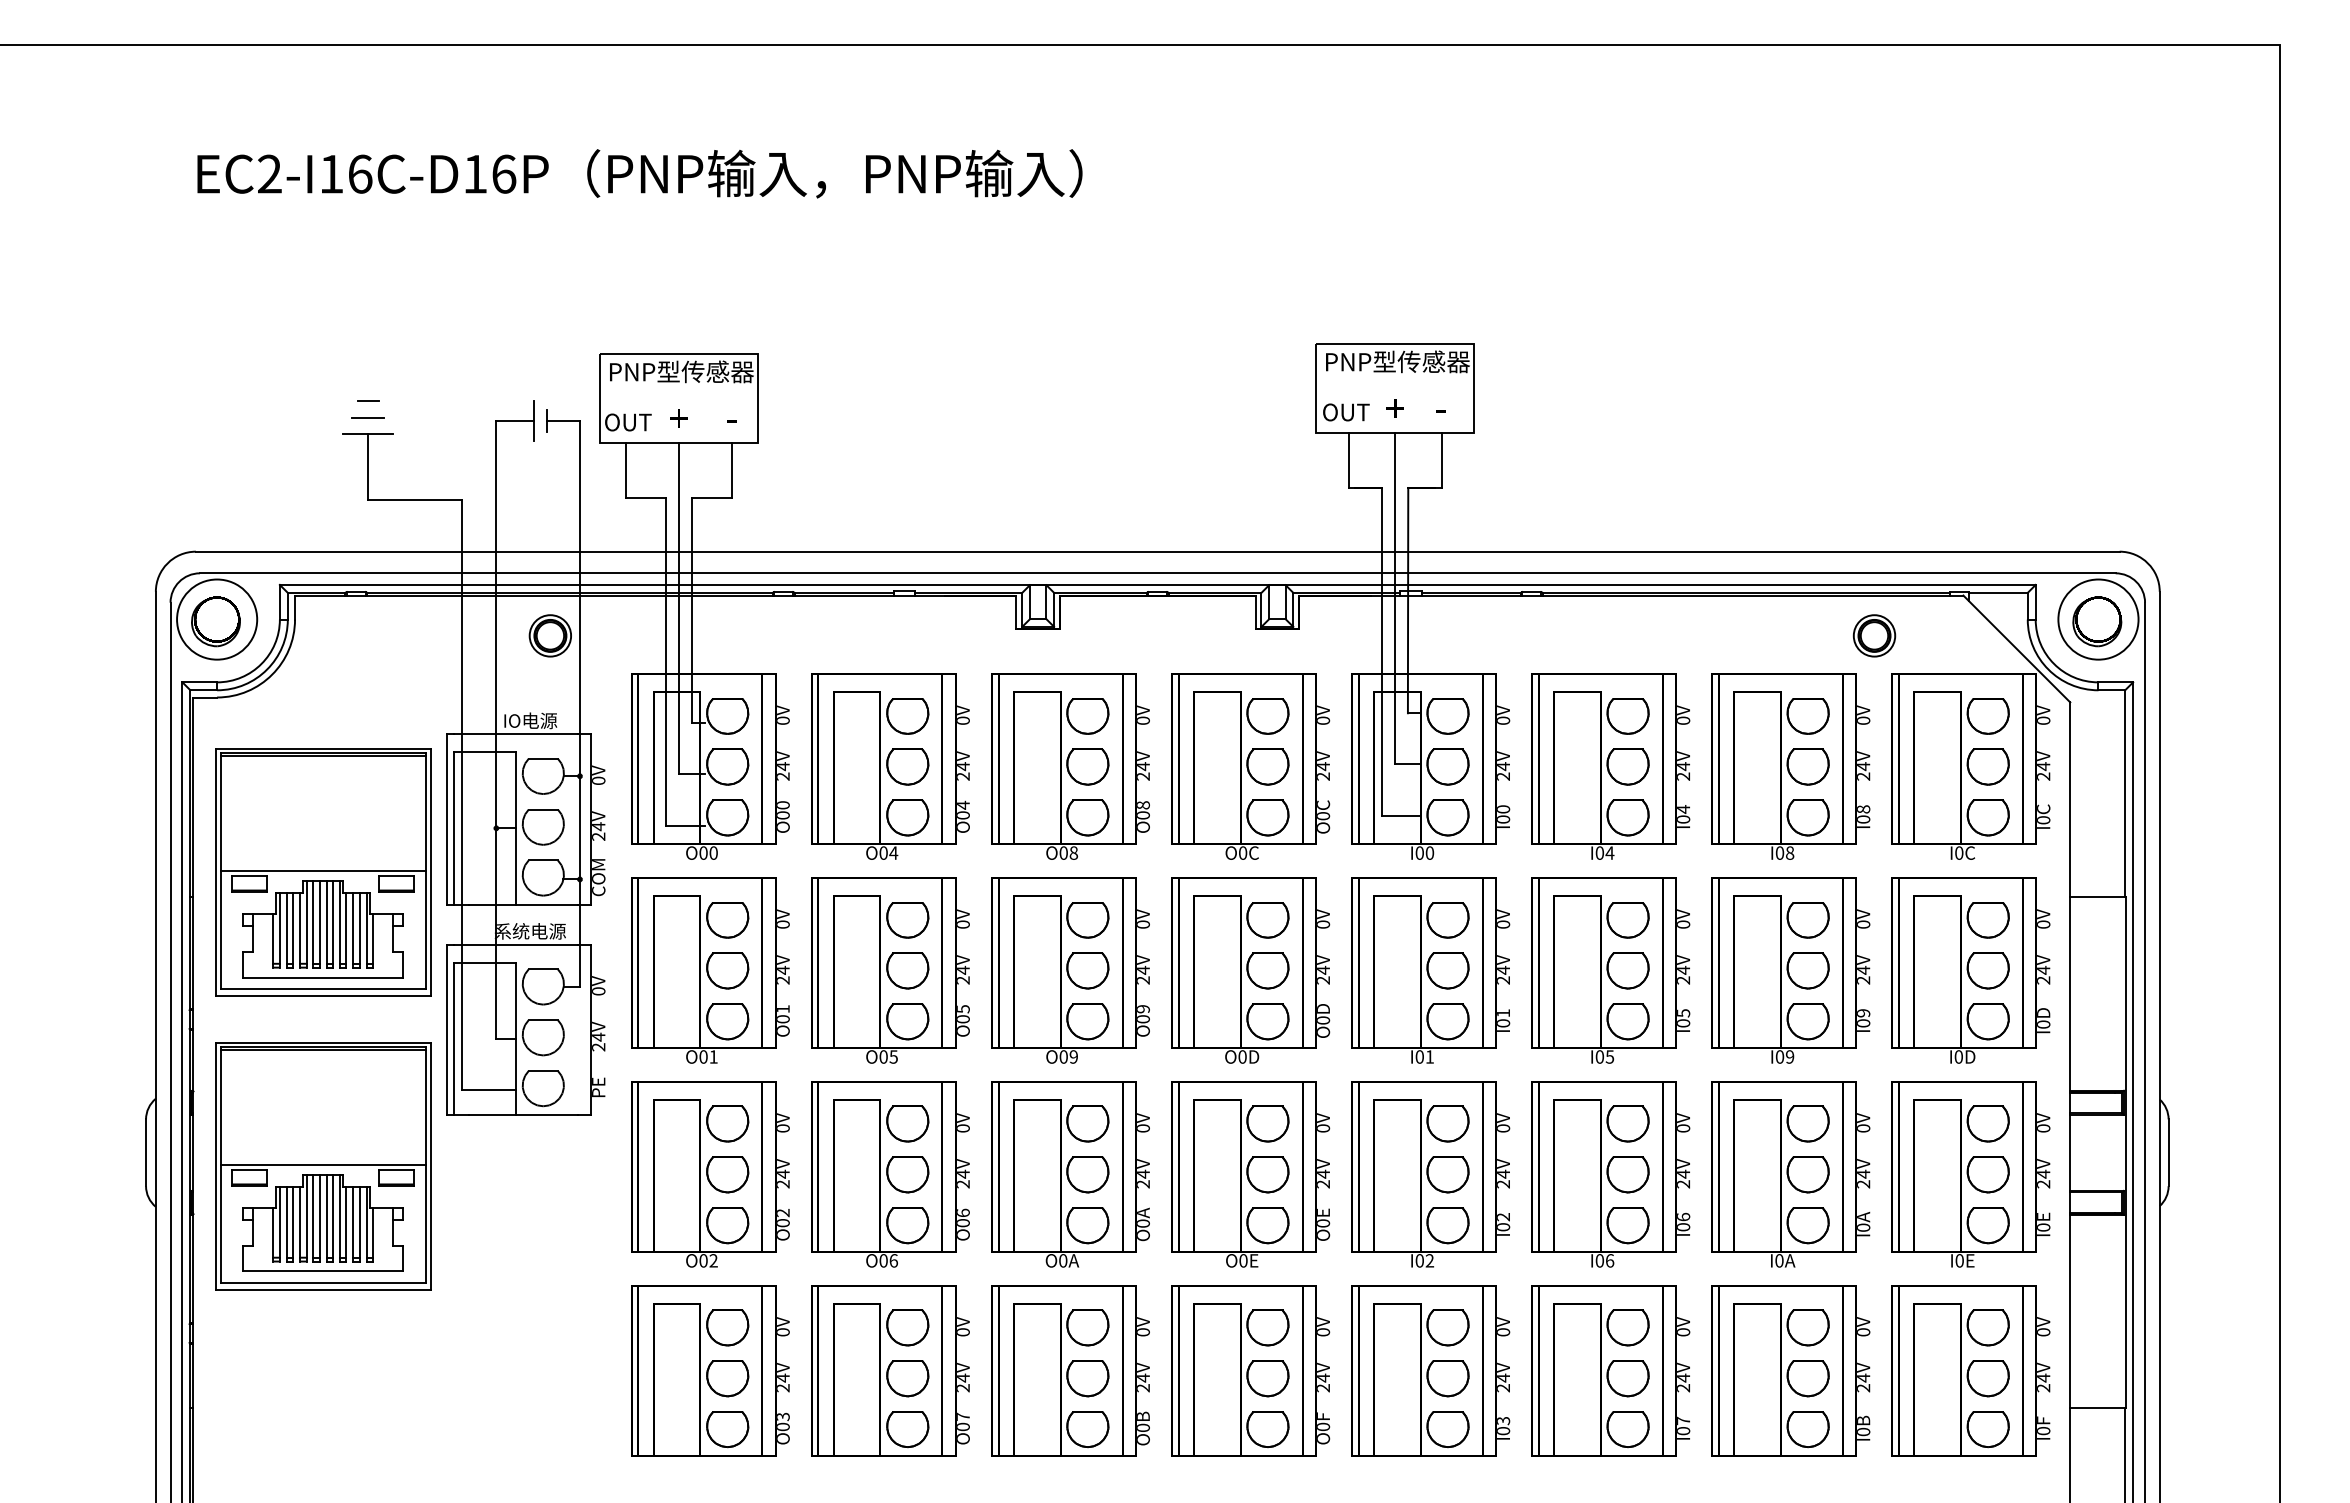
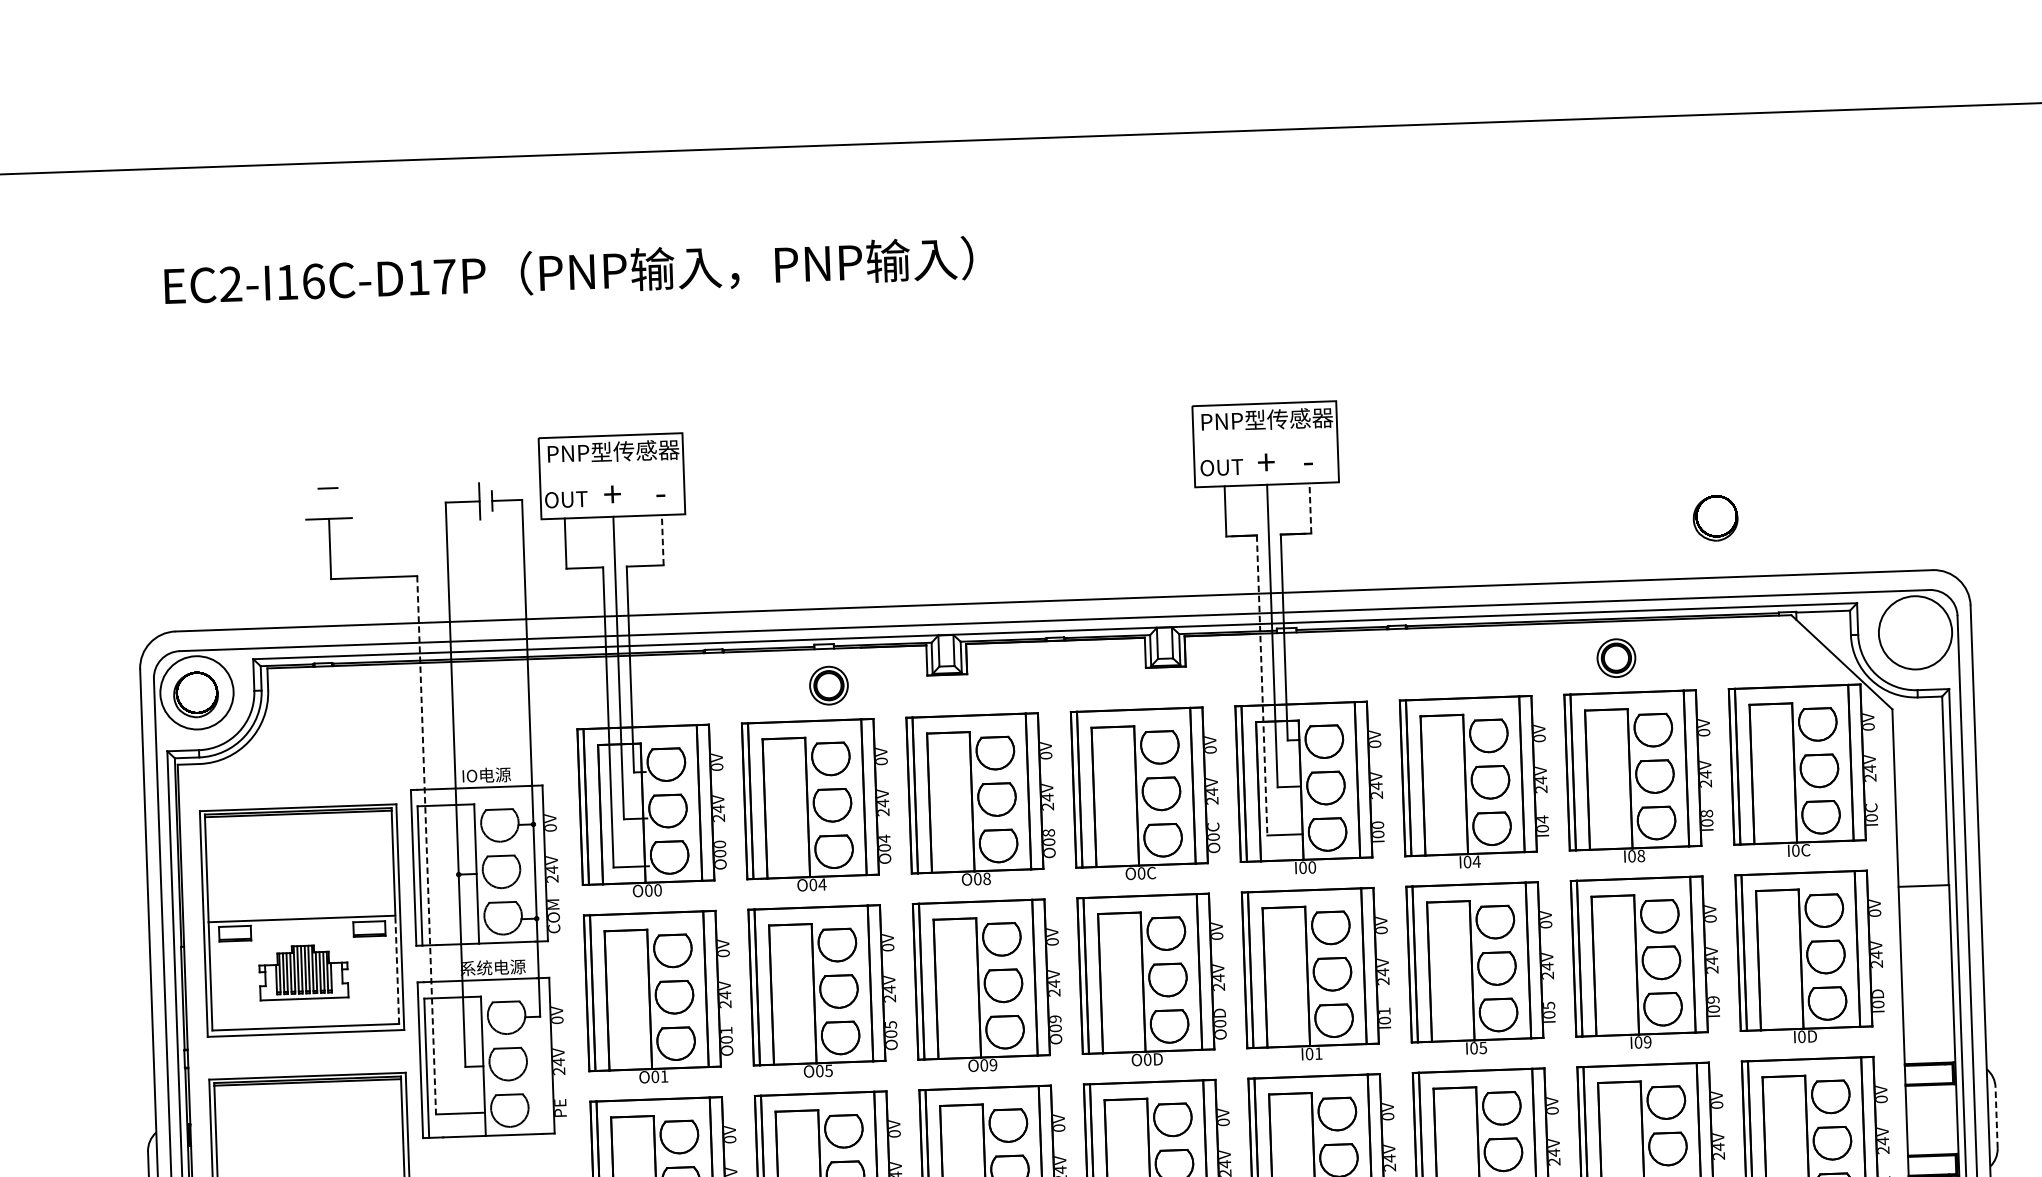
text: (504, 173) -> (445, 276), EC2-I16C-D16P -> EC2-I16C-D17P
line: (368, 417) -> (328, 503), removed
line: (1441, 459) -> (1310, 507), solid -> dashed
line: (732, 469) -> (662, 539), solid -> dashed
part: (2097, 621) -> (1715, 518), moved
part: (549, 635) -> (828, 685), moved
part: (1874, 635) -> (1616, 657), moved
line: (1382, 652) -> (1262, 685), solid -> dashed
line: (462, 795) -> (426, 845), solid -> dashed
part: (322, 929) -> (303, 972), size x0.6
line: (425, 929) -> (397, 969), solid -> dashed
line: (2168, 1152) -> (1996, 1117), solid -> dashed

